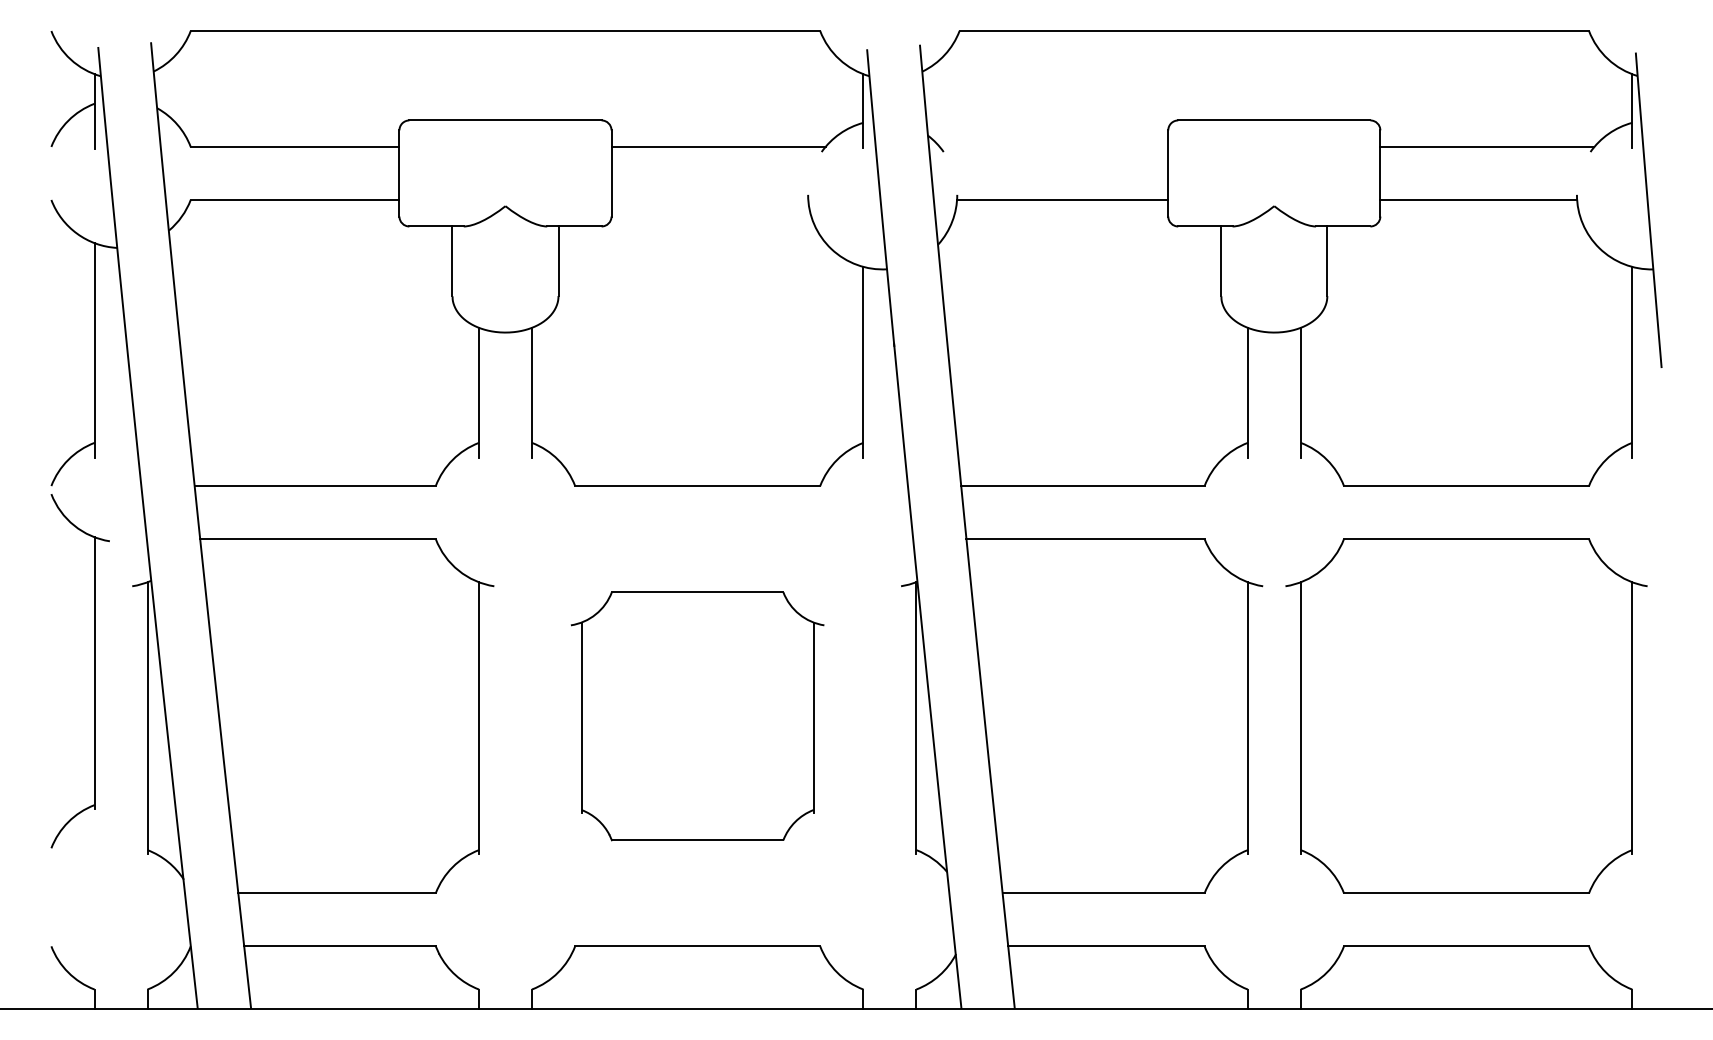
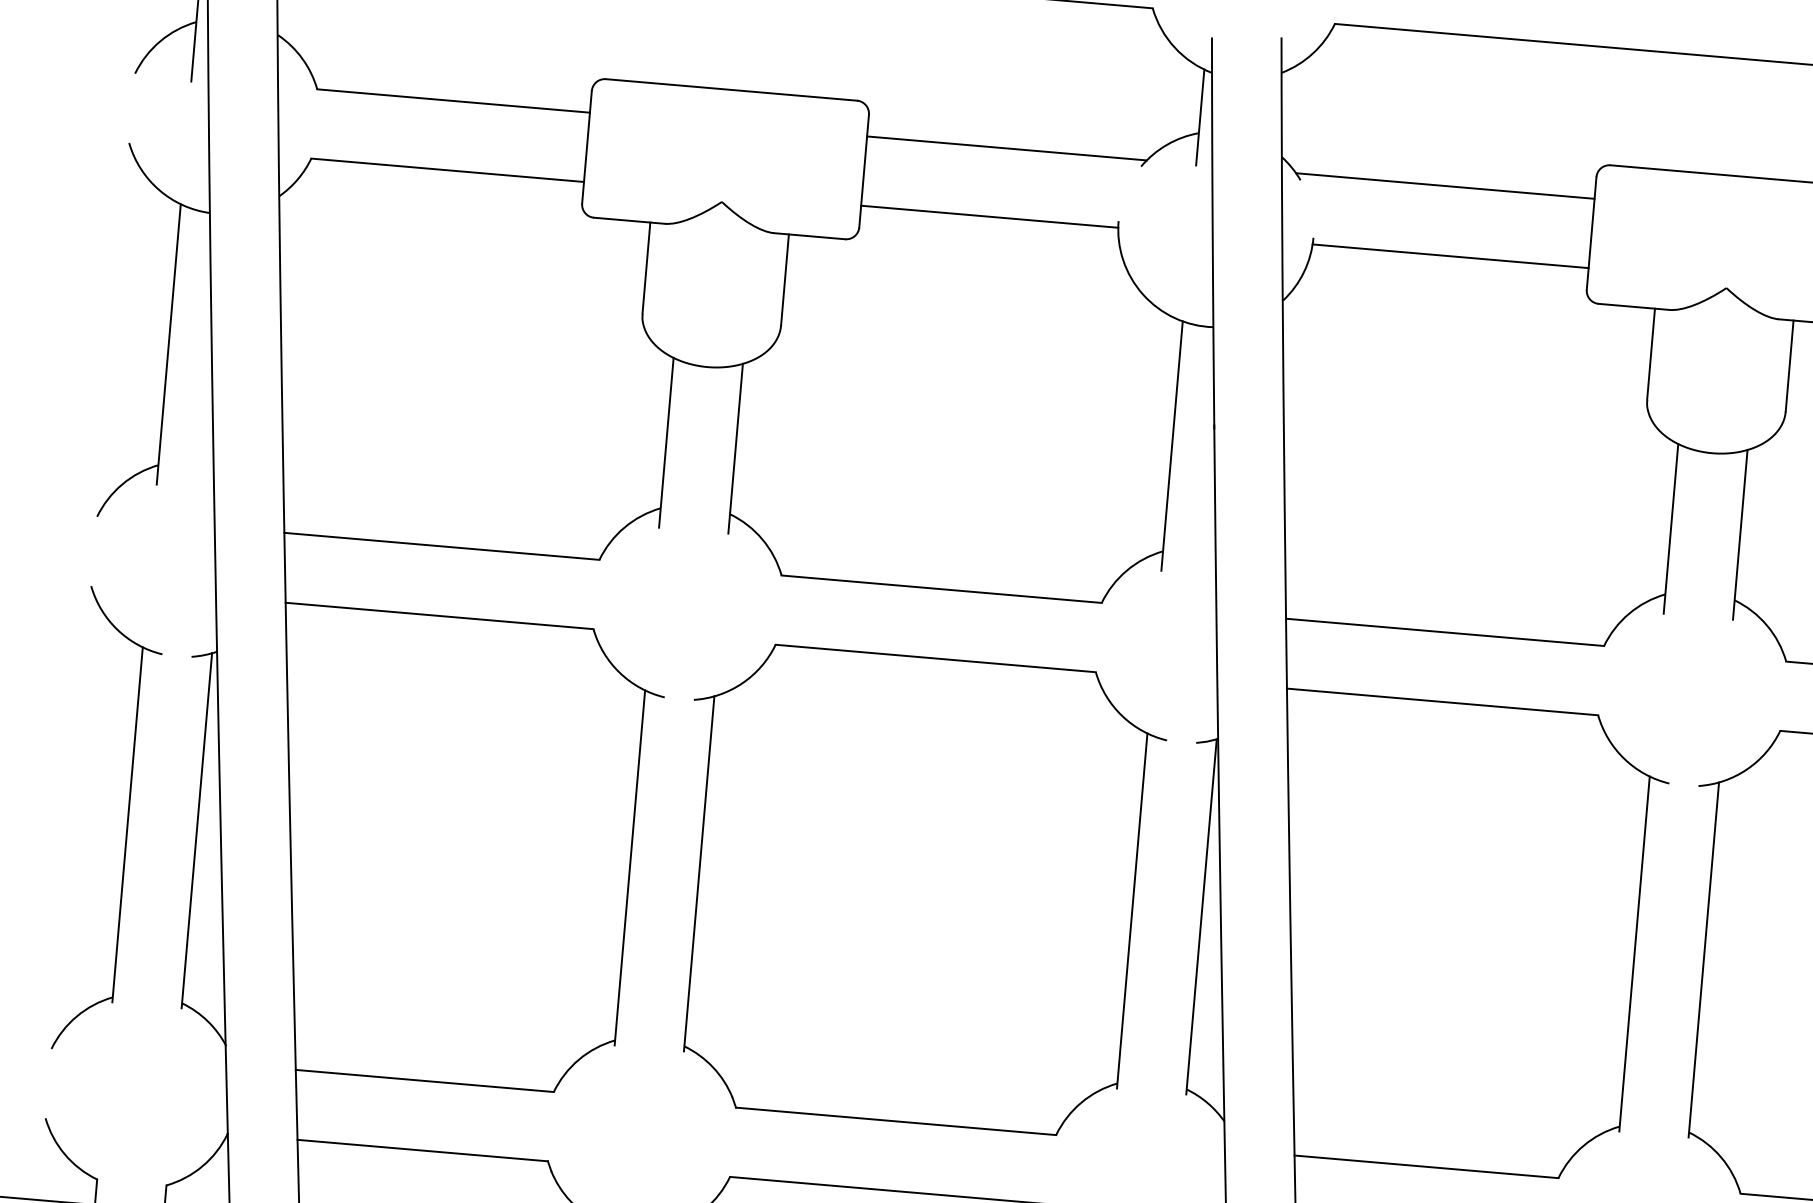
line: (1053, 146) -> (1444, 185), added
line: (709, 199) -> (989, 216), added
part: (94, 671) -> (127, 822), moved
part: (697, 716) -> (915, 890), size x1.43

